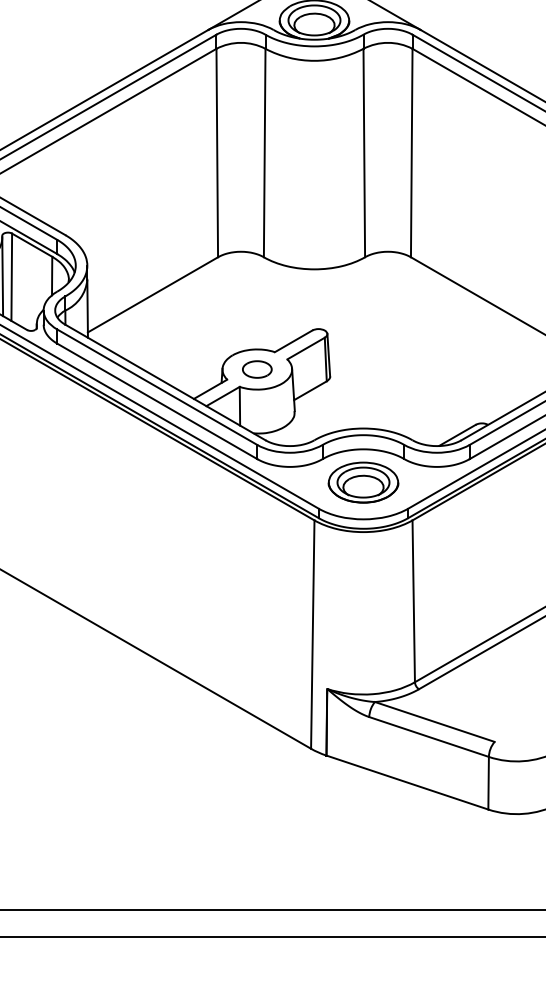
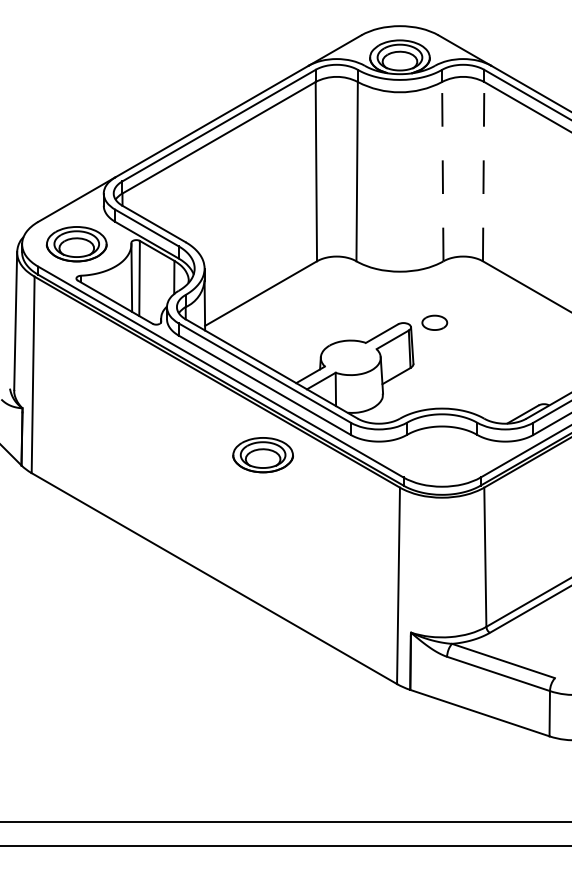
line: (363, 152) -> (442, 171), solid -> dashed
line: (411, 152) -> (483, 171), solid -> dashed
part: (256, 369) -> (434, 322), moved
part: (362, 483) -> (262, 455), moved

